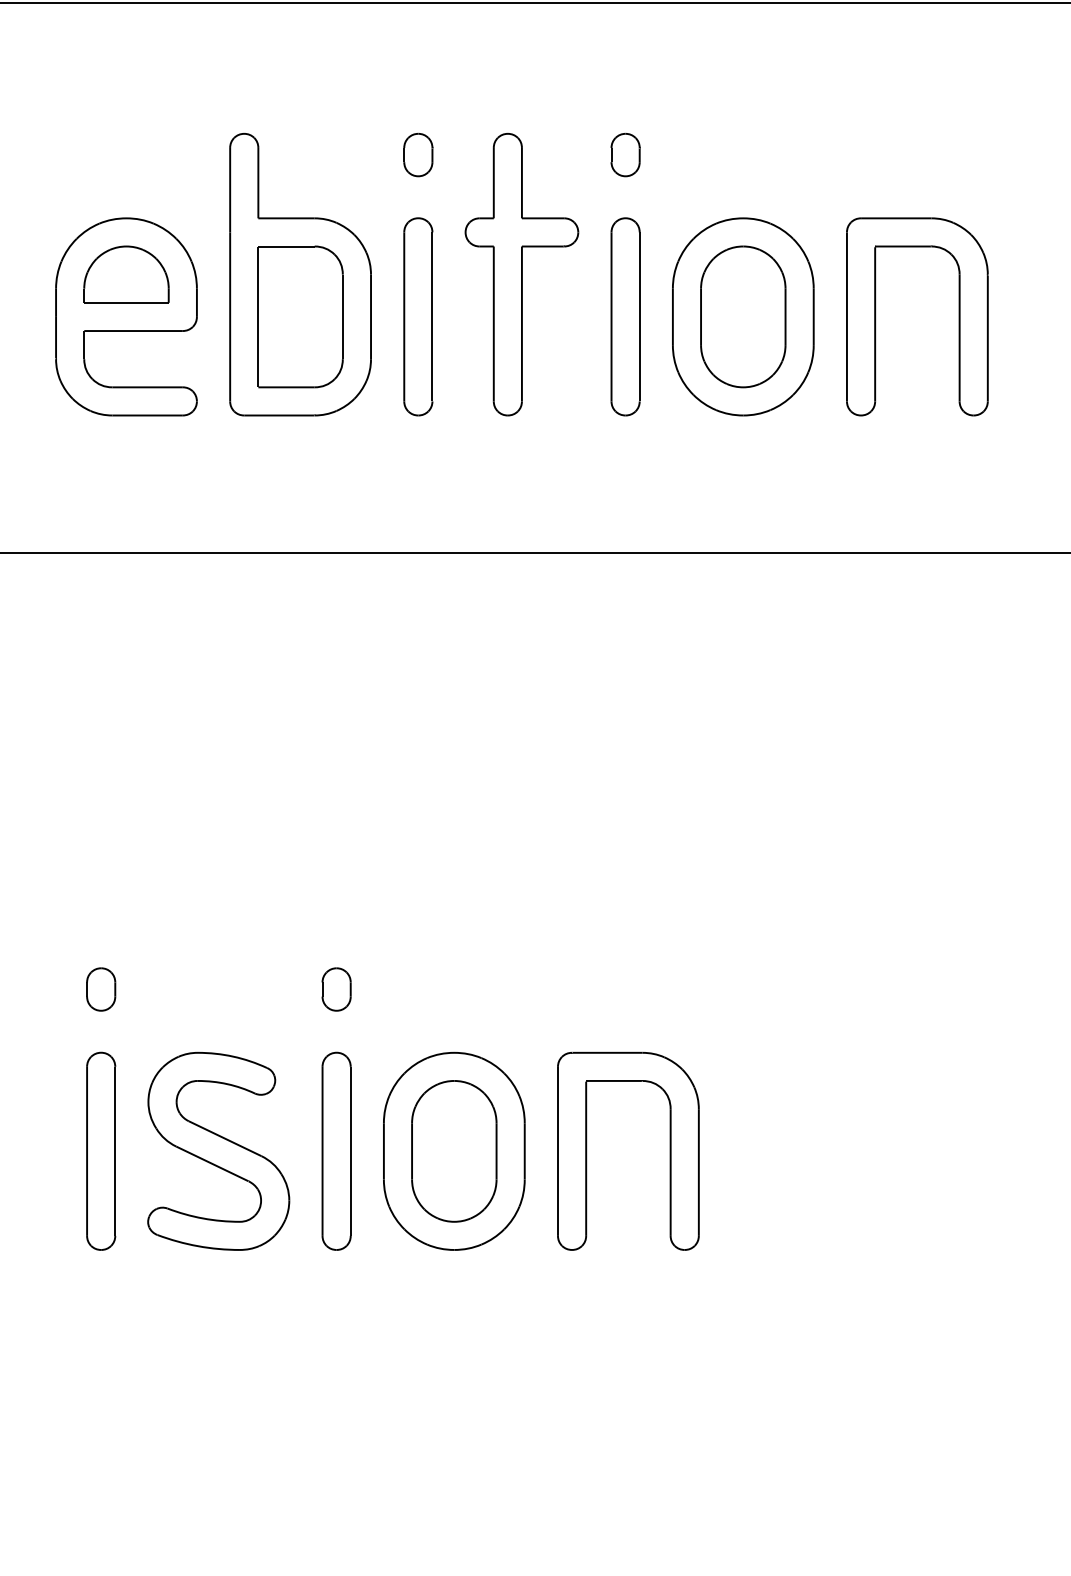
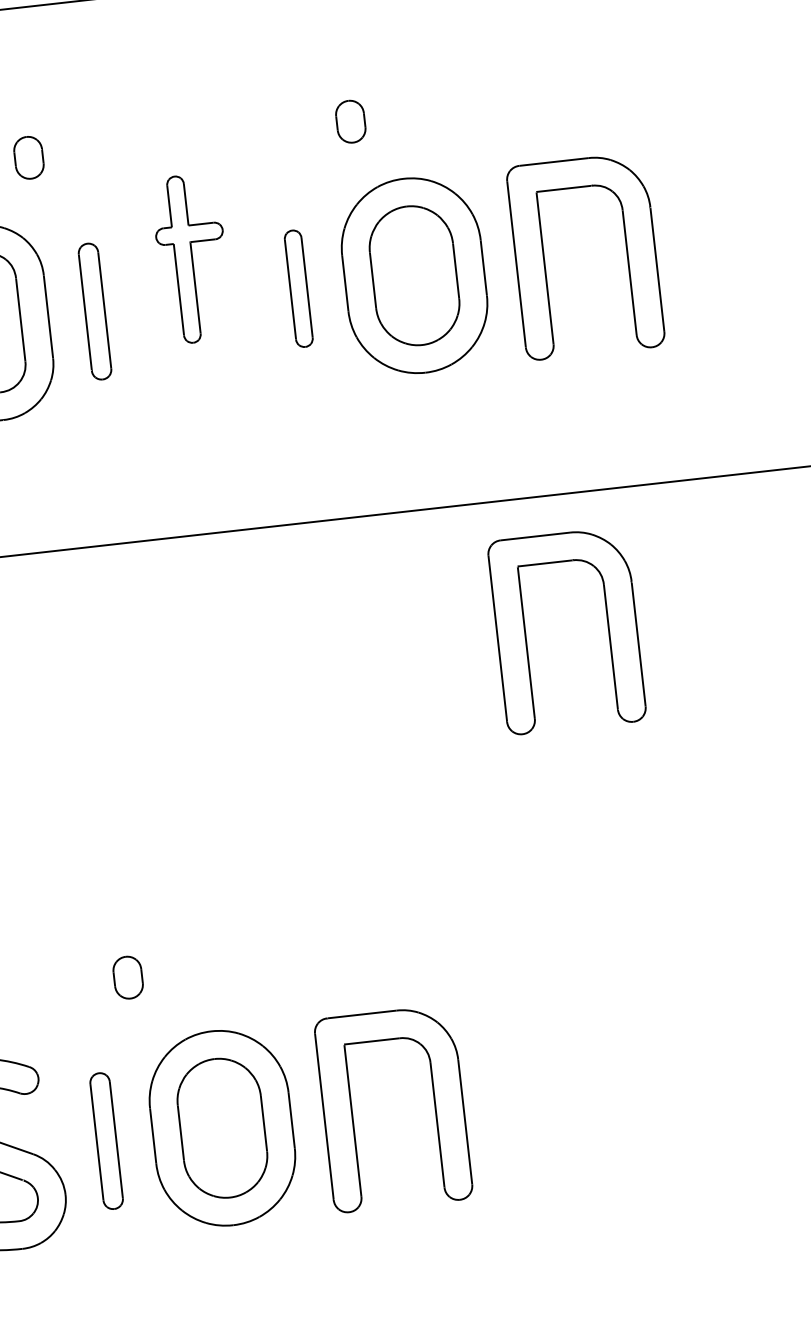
part: (418, 155) -> (29, 158), moved
part: (625, 155) -> (350, 122), moved
part: (521, 274) -> (191, 258), size x0.6
part: (418, 316) -> (95, 311), size x0.7
part: (625, 316) -> (298, 288), size x0.6
part: (815, 690) -> (526, 635), added
part: (336, 989) -> (128, 977), moved
part: (336, 1150) -> (106, 1140), size x0.7

